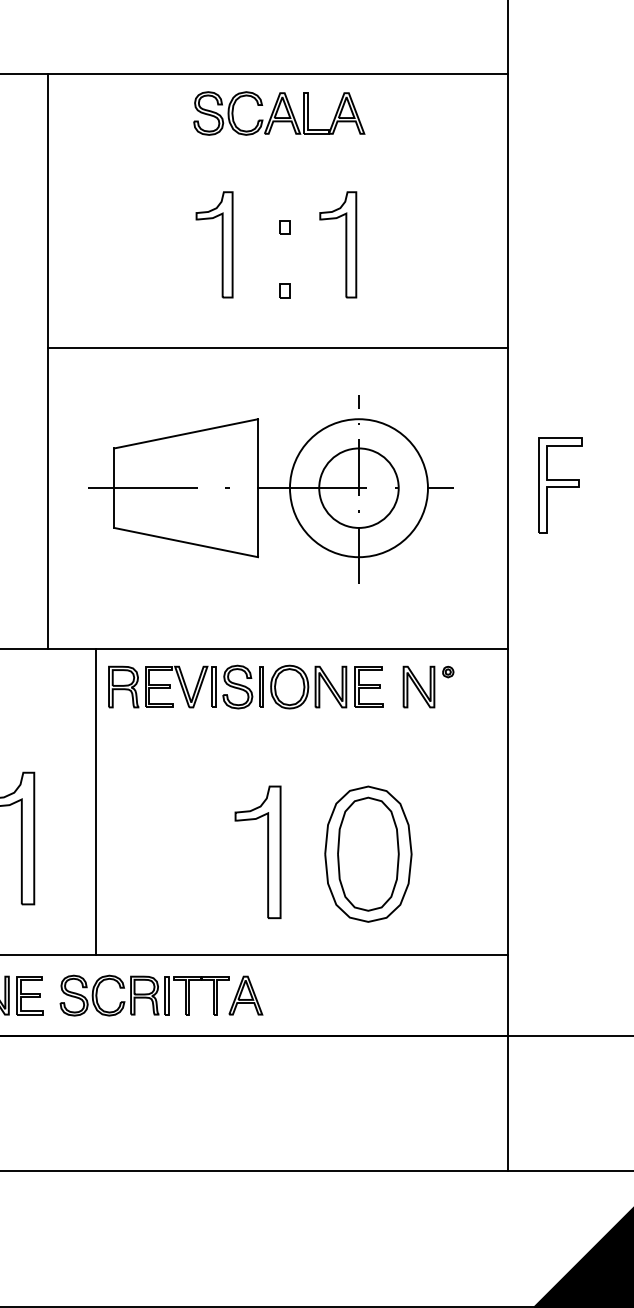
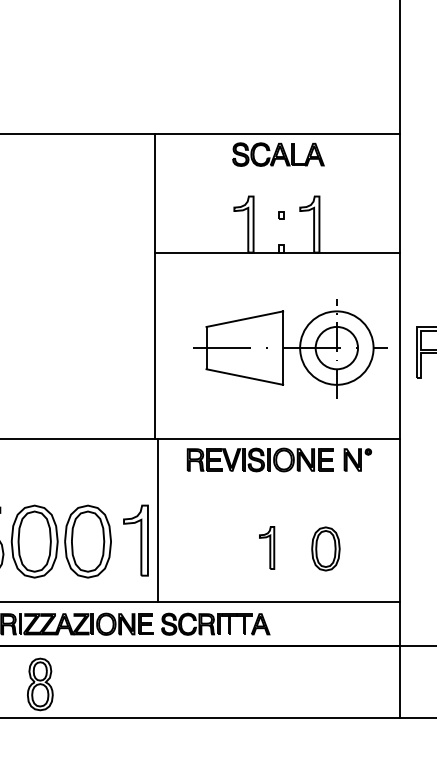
line: (277, 348) -> (277, 252), moved
part: (271, 488) -> (290, 348), moved
line: (97, 800) -> (158, 520), moved
part: (256, 851) -> (266, 547), size x0.6
part: (367, 853) -> (325, 548), size x0.6

